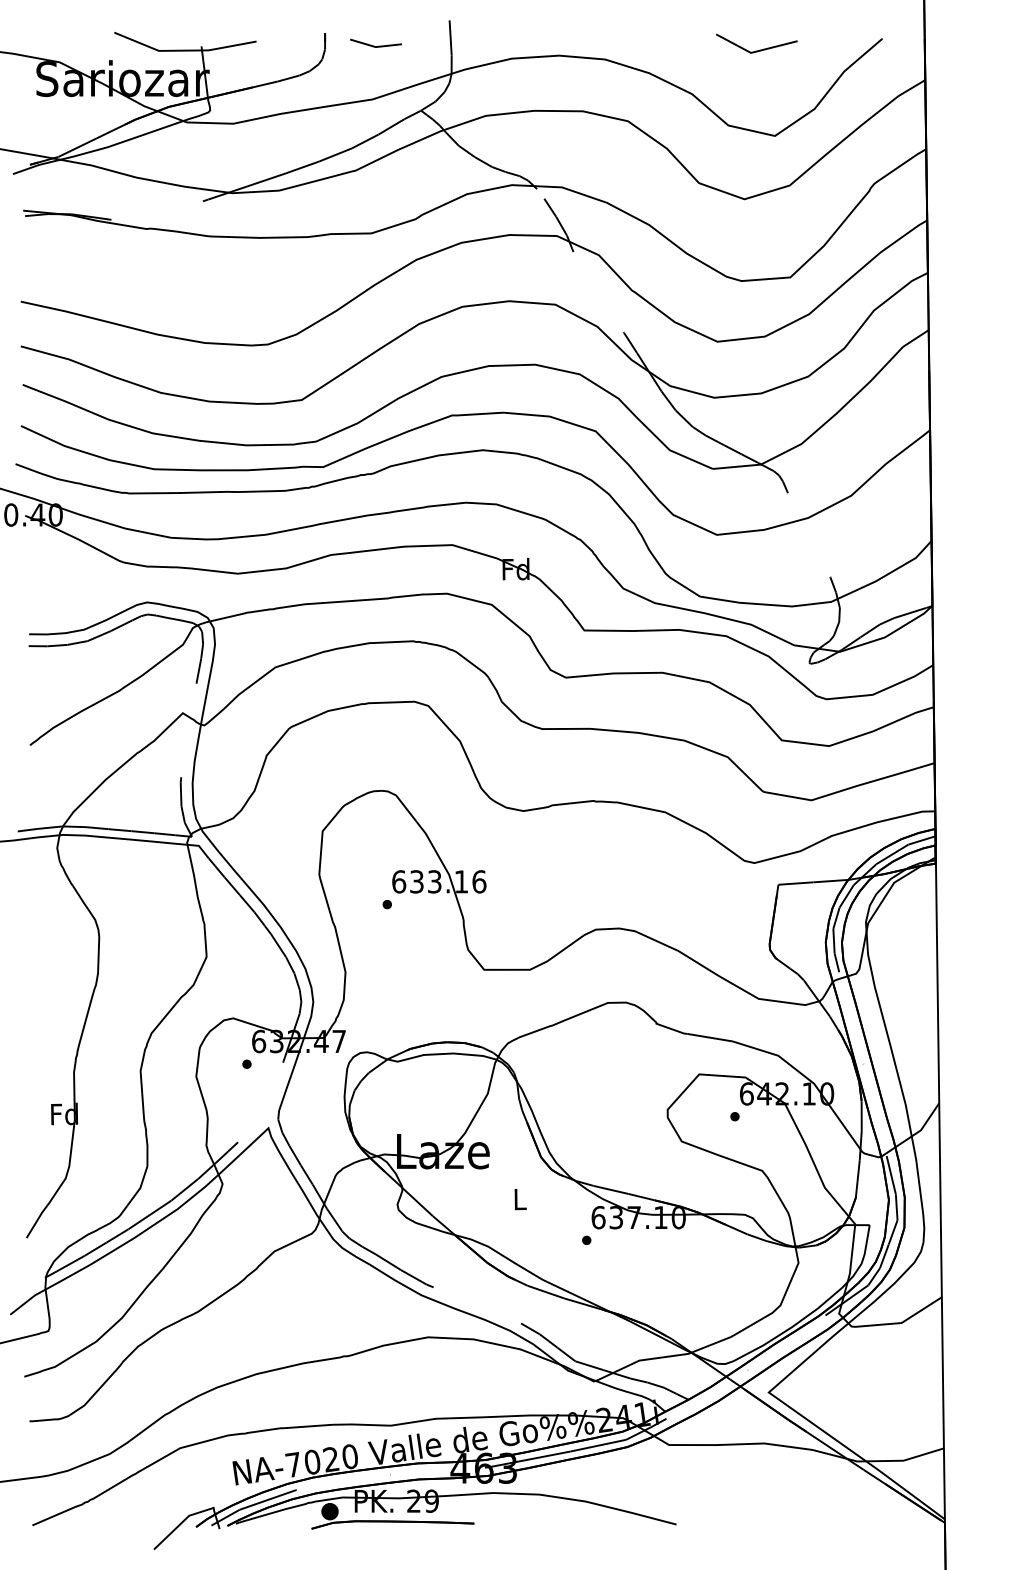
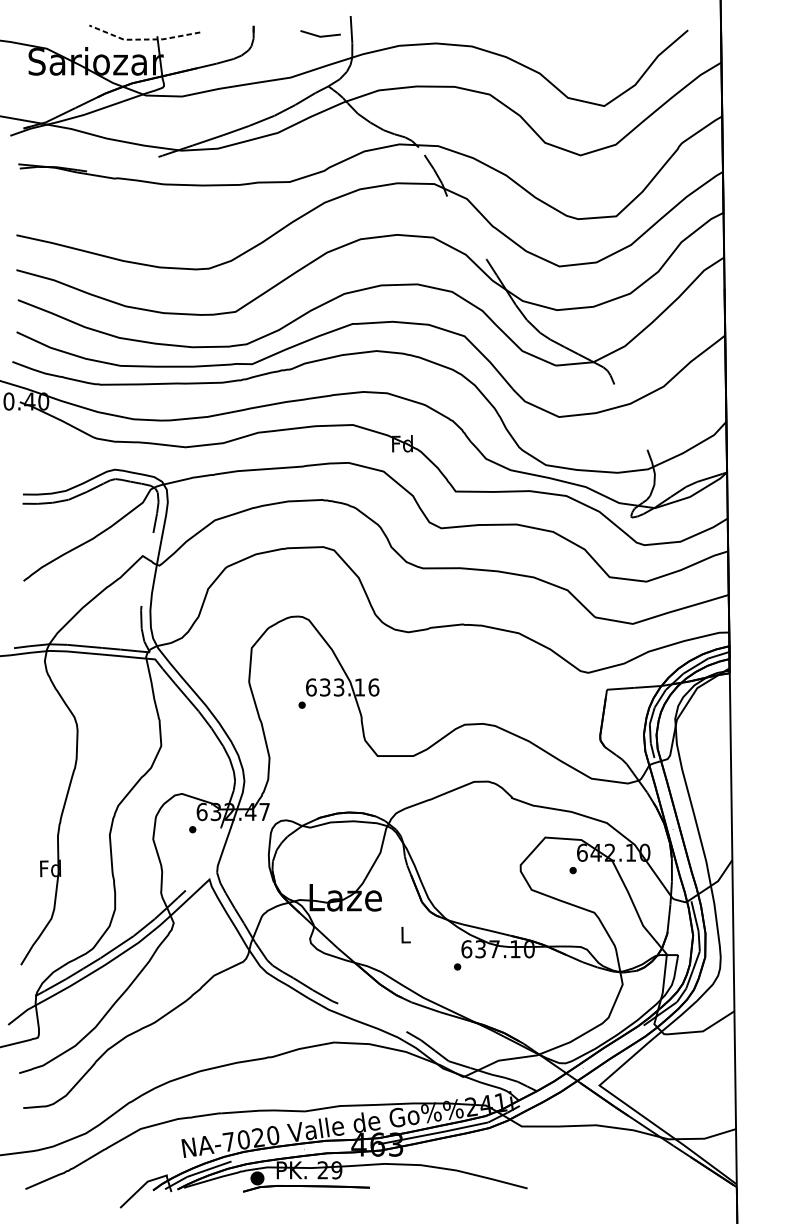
line: (374, 45) -> (319, 35), moved
line: (759, 49) -> (592, 38), removed
line: (183, 50) -> (143, 39), solid -> dashed

